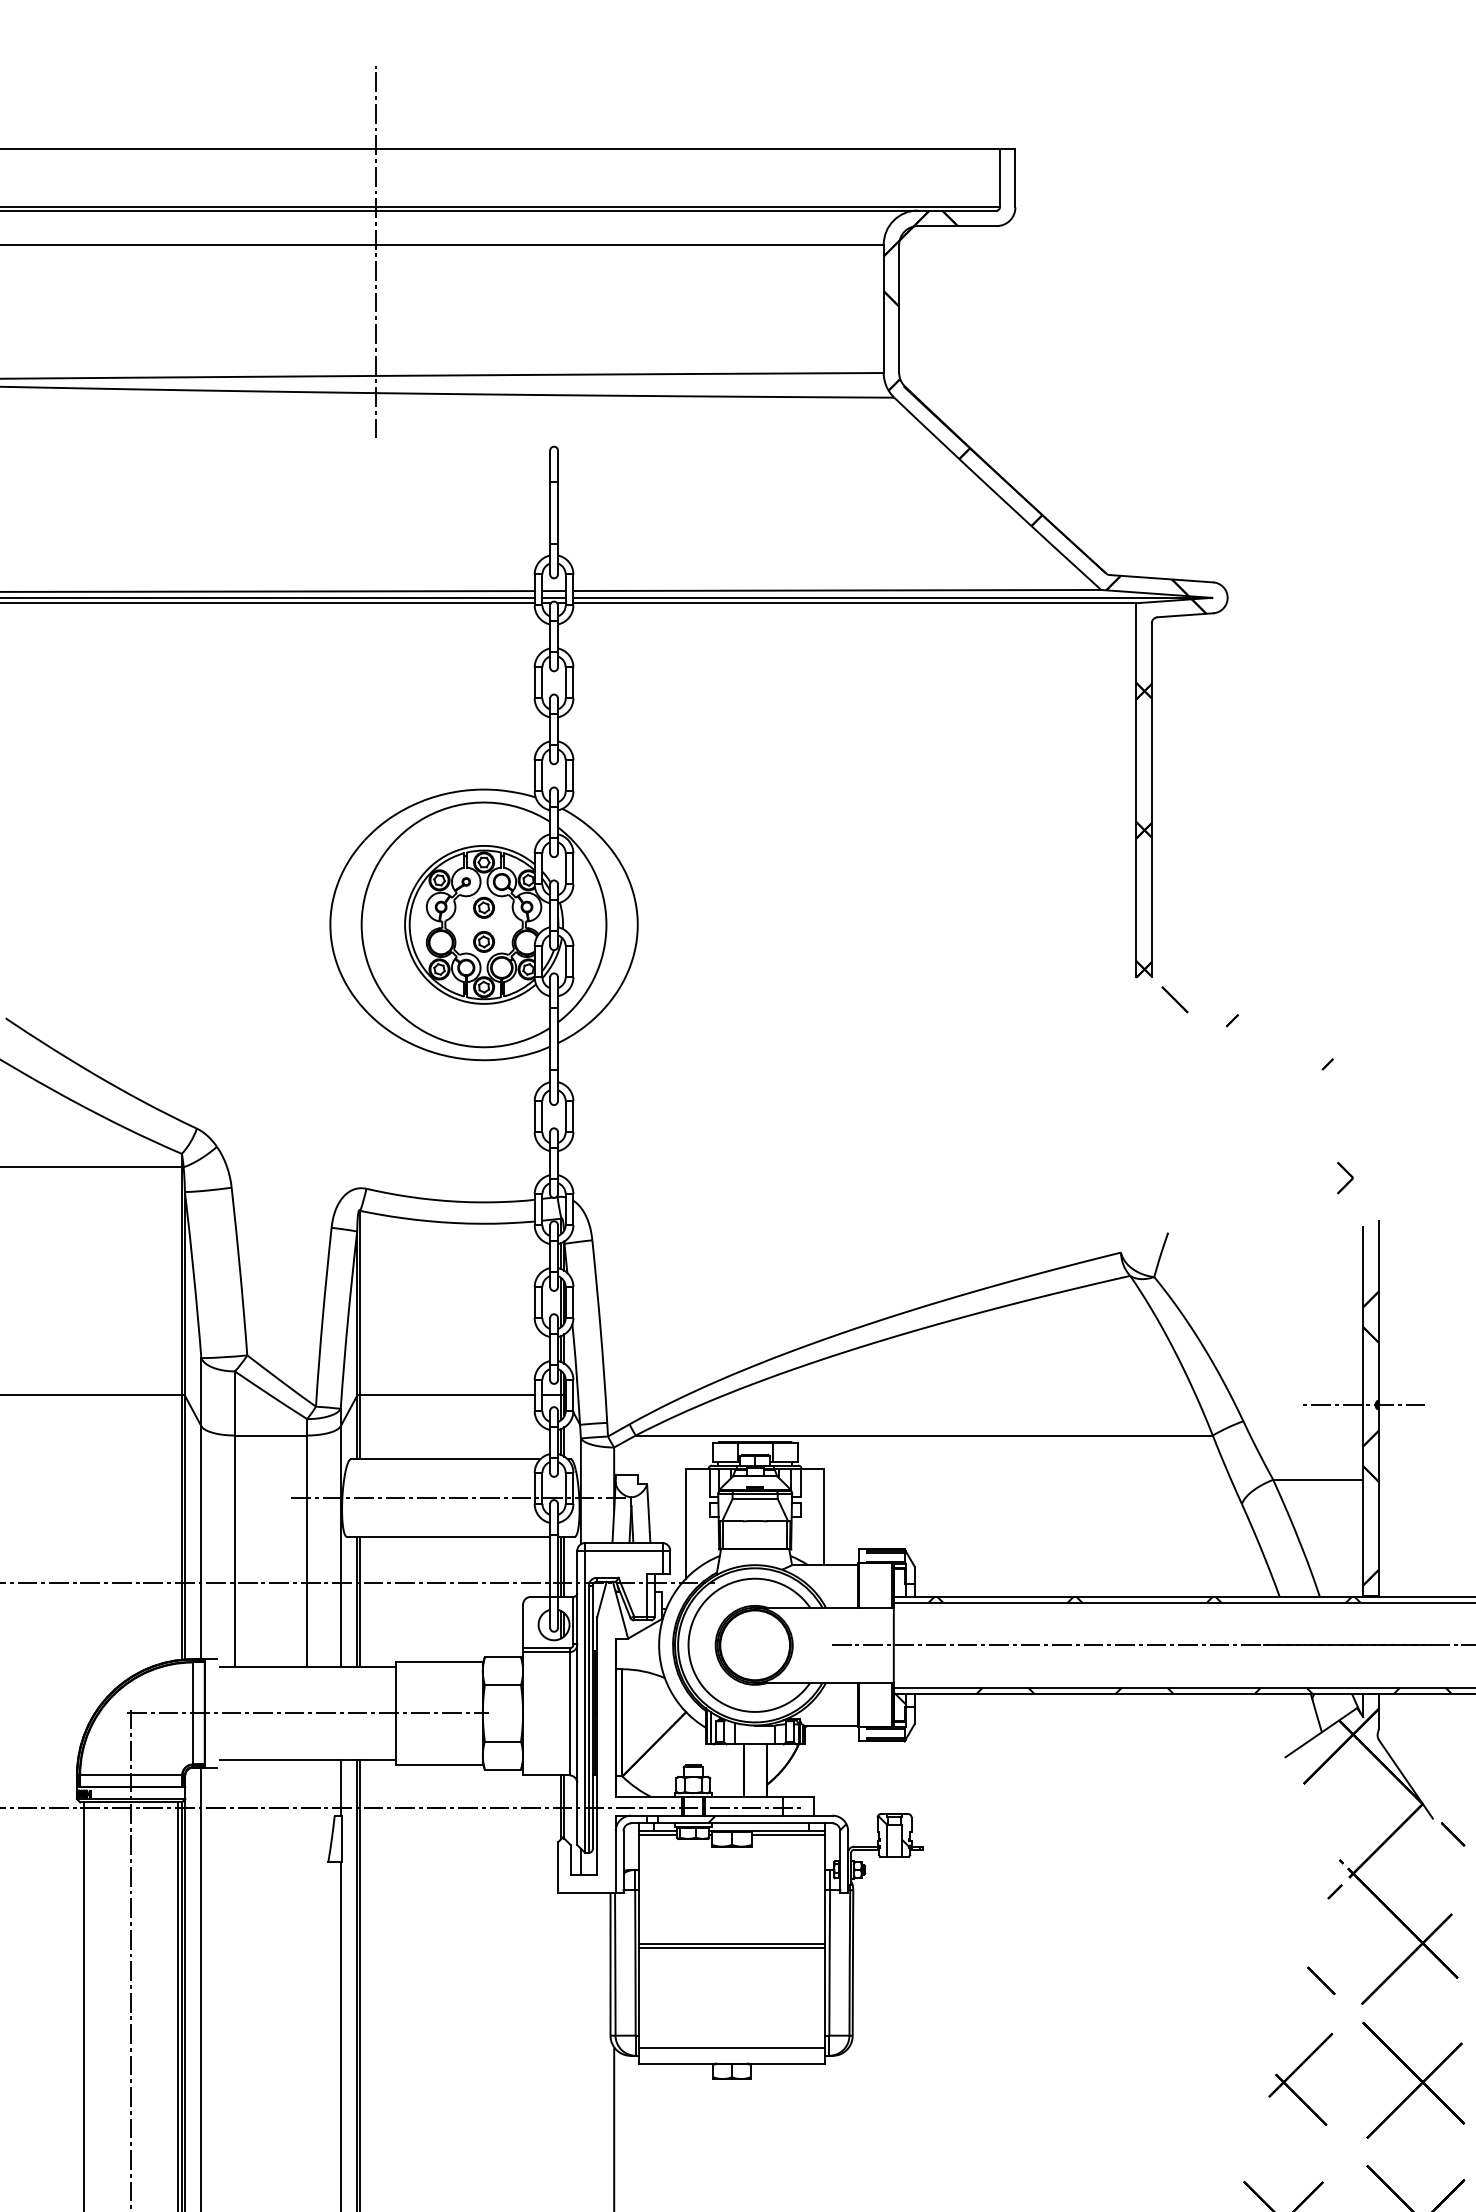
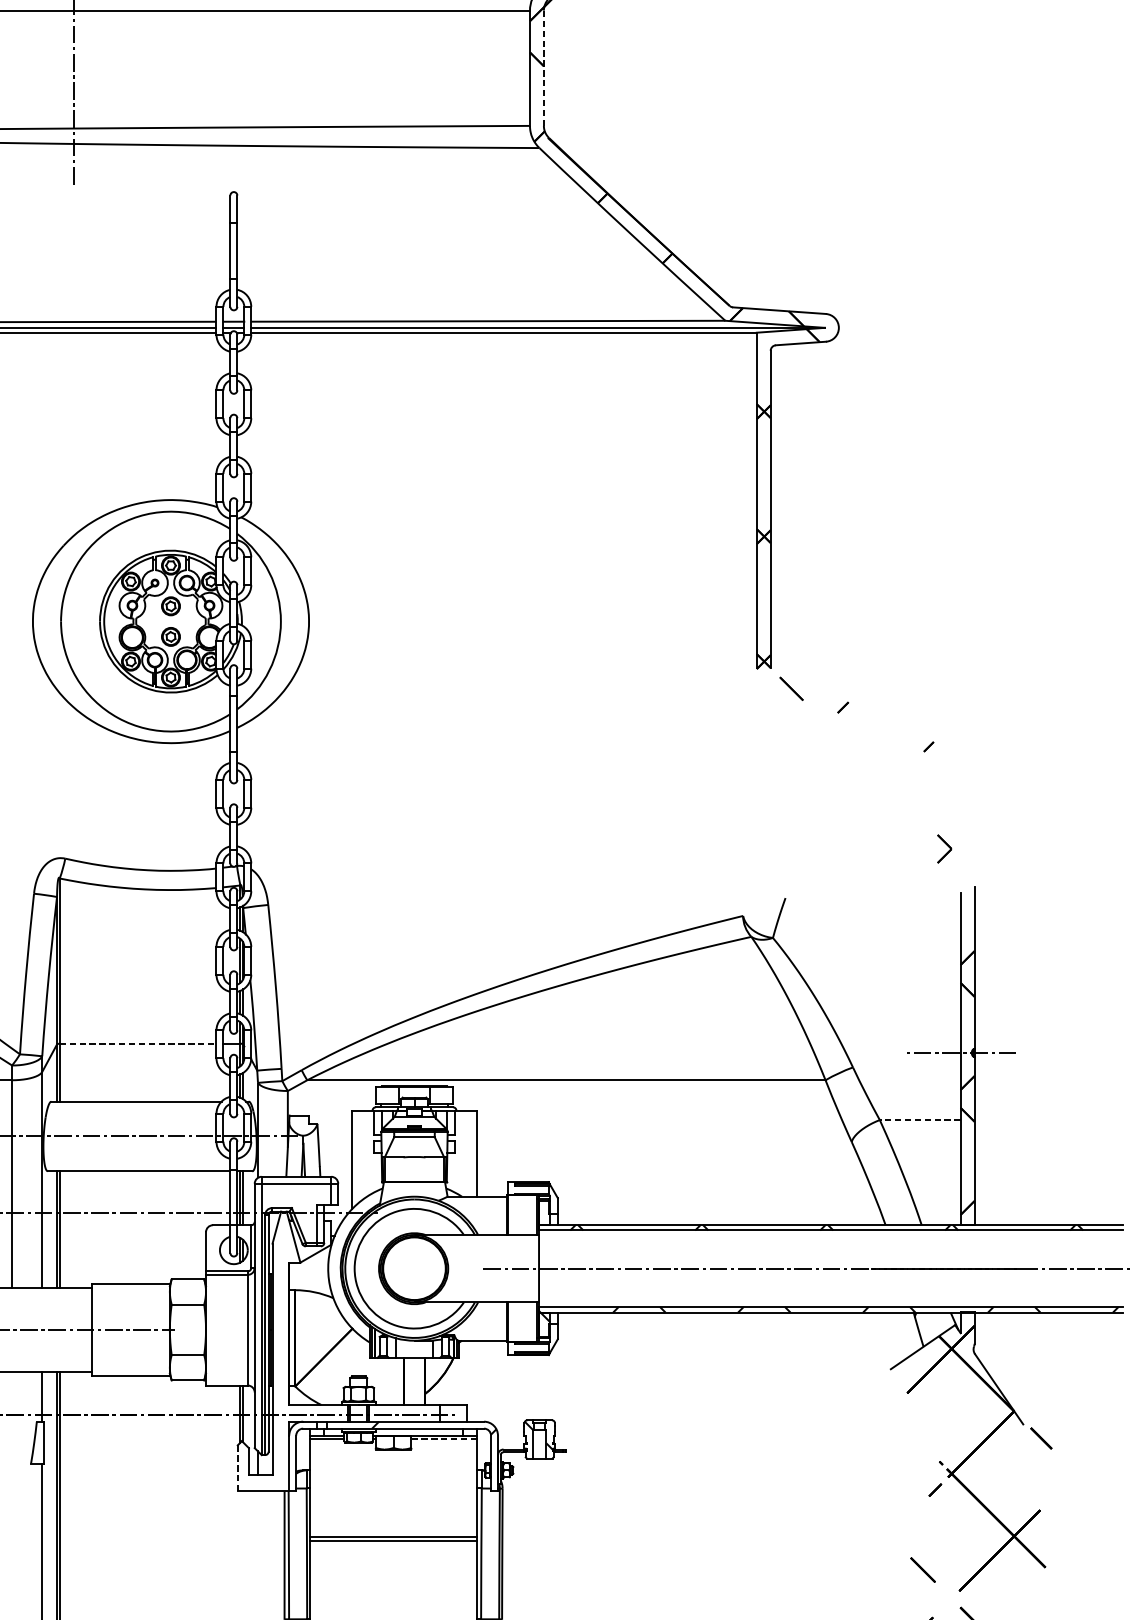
line: (899, 308) -> (544, 67), solid -> dashed
line: (447, 1394) -> (138, 1043), solid -> dashed
line: (1318, 1479) -> (920, 1119), solid -> dashed
line: (788, 1835) -> (444, 1439), solid -> dashed
line: (558, 1867) -> (237, 1468), solid -> dashed

